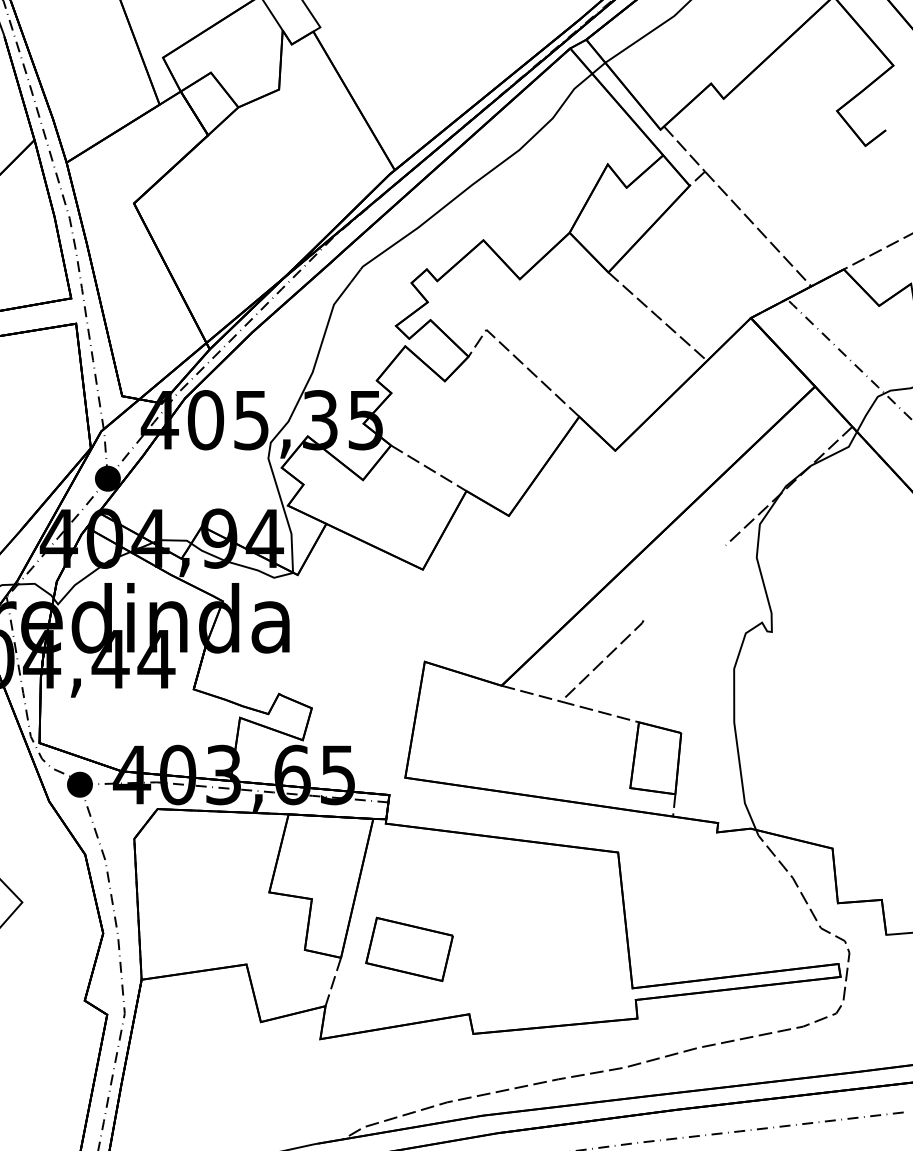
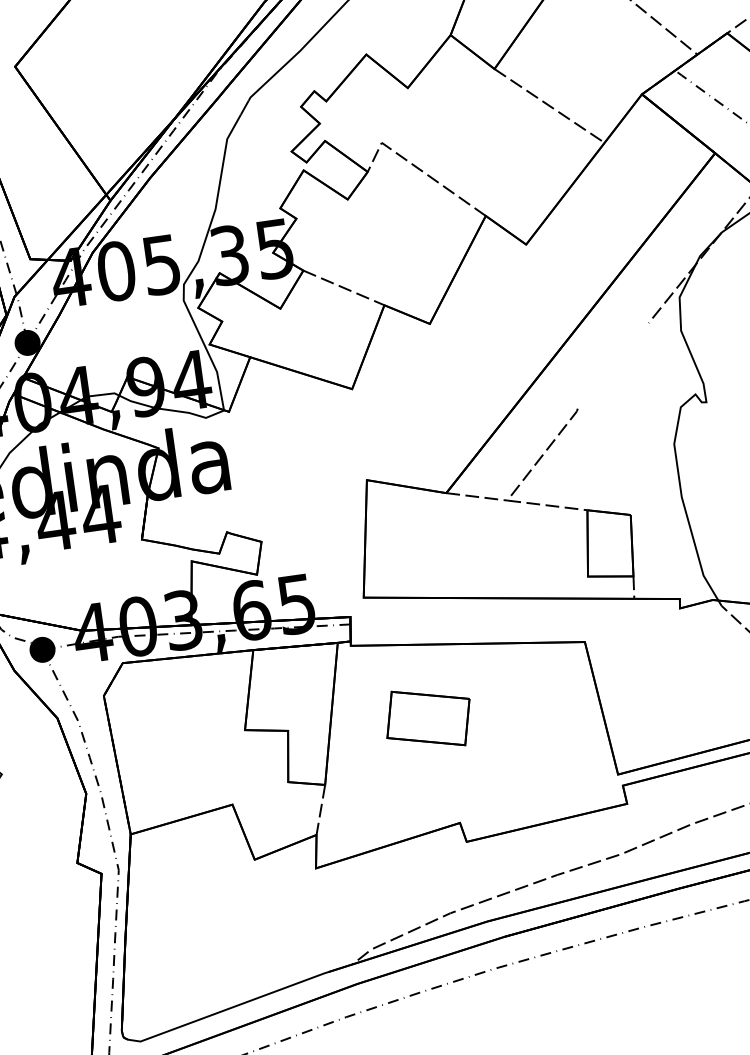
part: (409, 948) -> (428, 717), moved

